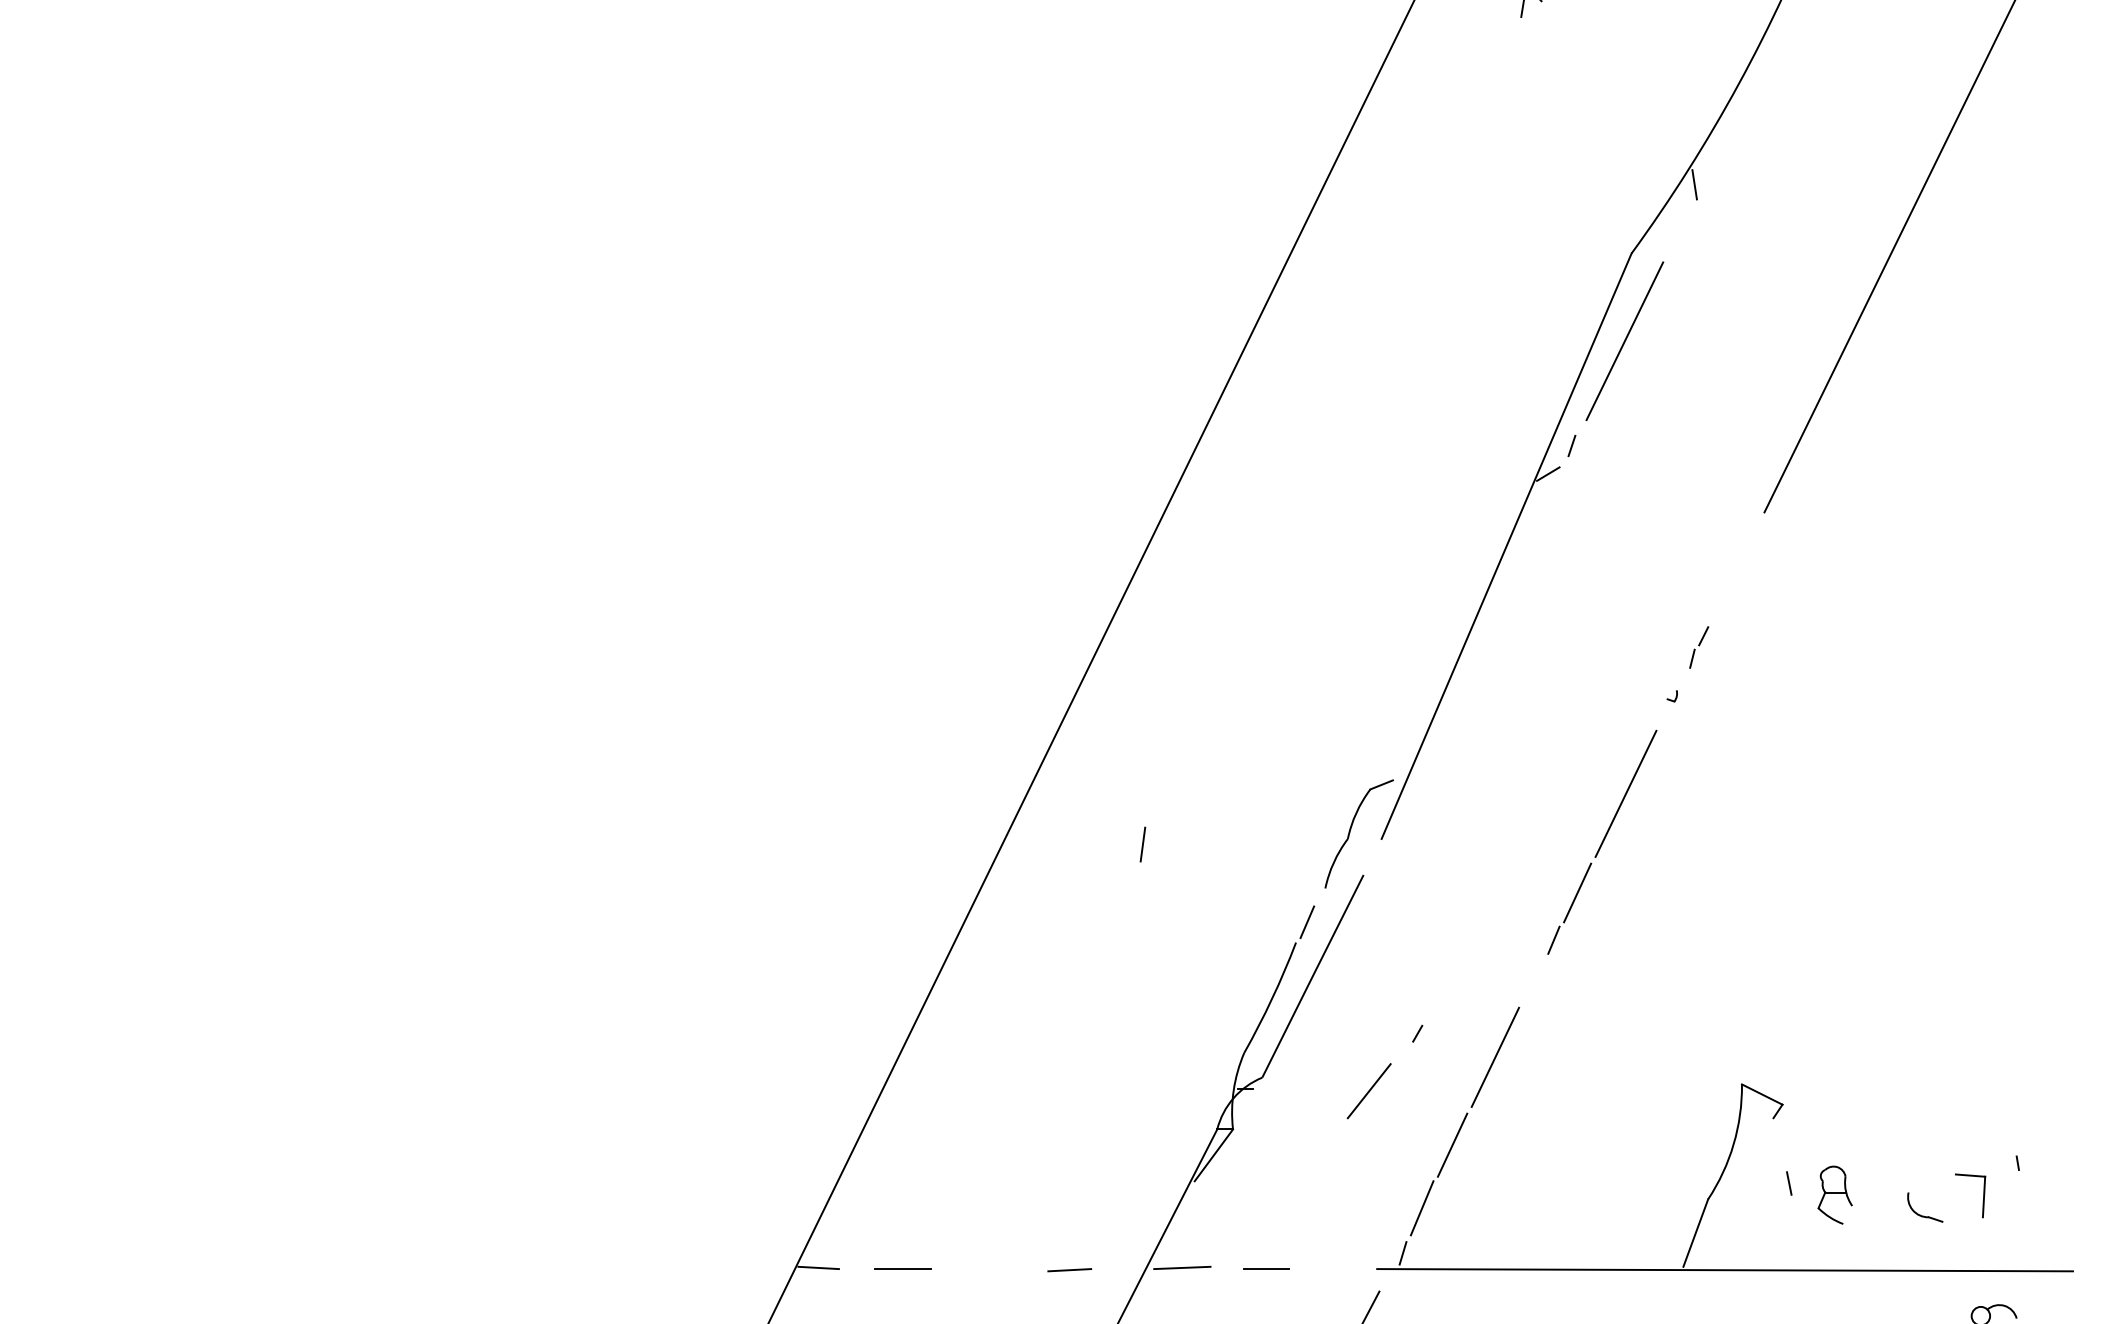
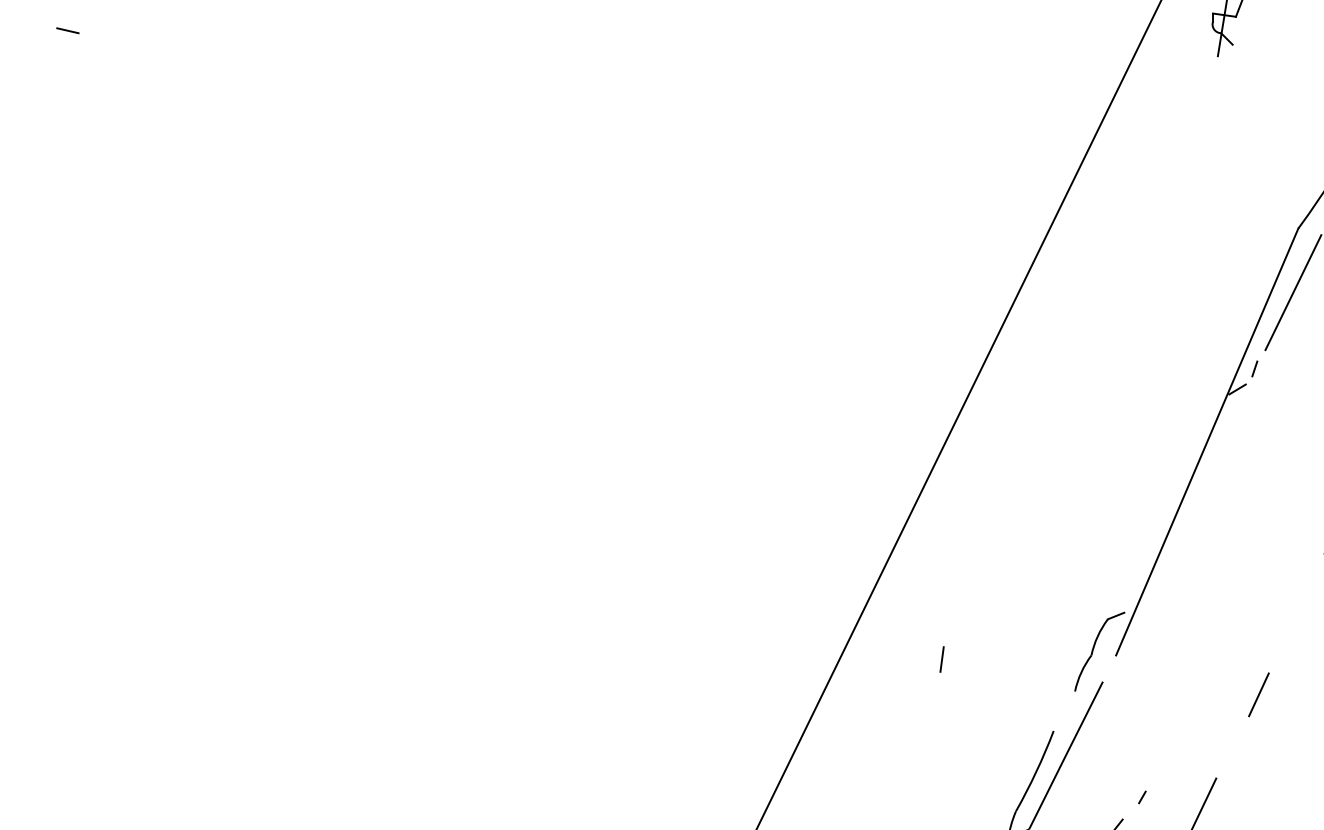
line: (1625, 793) -> (1293, 622), removed
line: (1307, 922) -> (1062, 716), removed
line: (1553, 939) -> (1241, 728), removed

